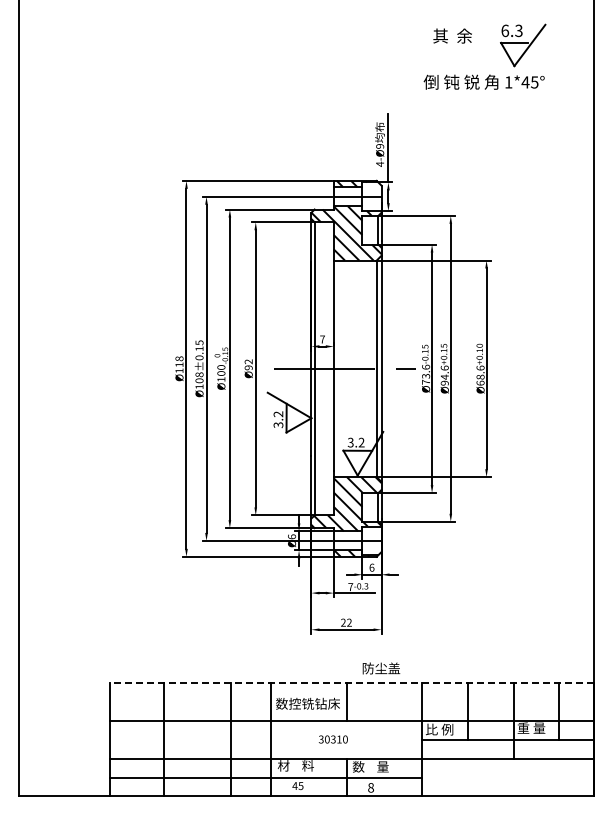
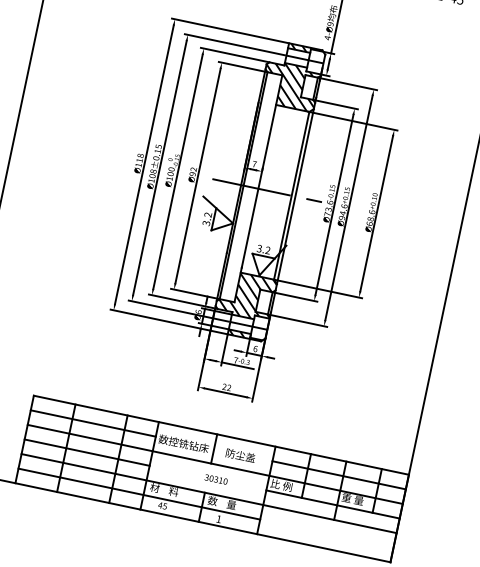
text: (381, 668) -> (240, 455), moved
line: (351, 683) -> (220, 435), dashed -> solid
line: (190, 702) -> (93, 423), added
line: (508, 702) -> (339, 475), added
line: (190, 739) -> (87, 452), added
text: (332, 739) -> (215, 479), moved
text: (370, 787) -> (218, 518), 8 -> 1

